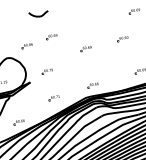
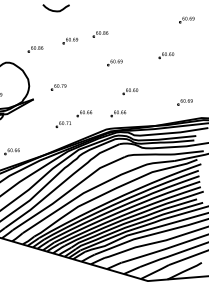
part: (73, 29) -> (100, 34), added
part: (99, 68) -> (130, 91), added
part: (68, 88) -> (84, 113), added

